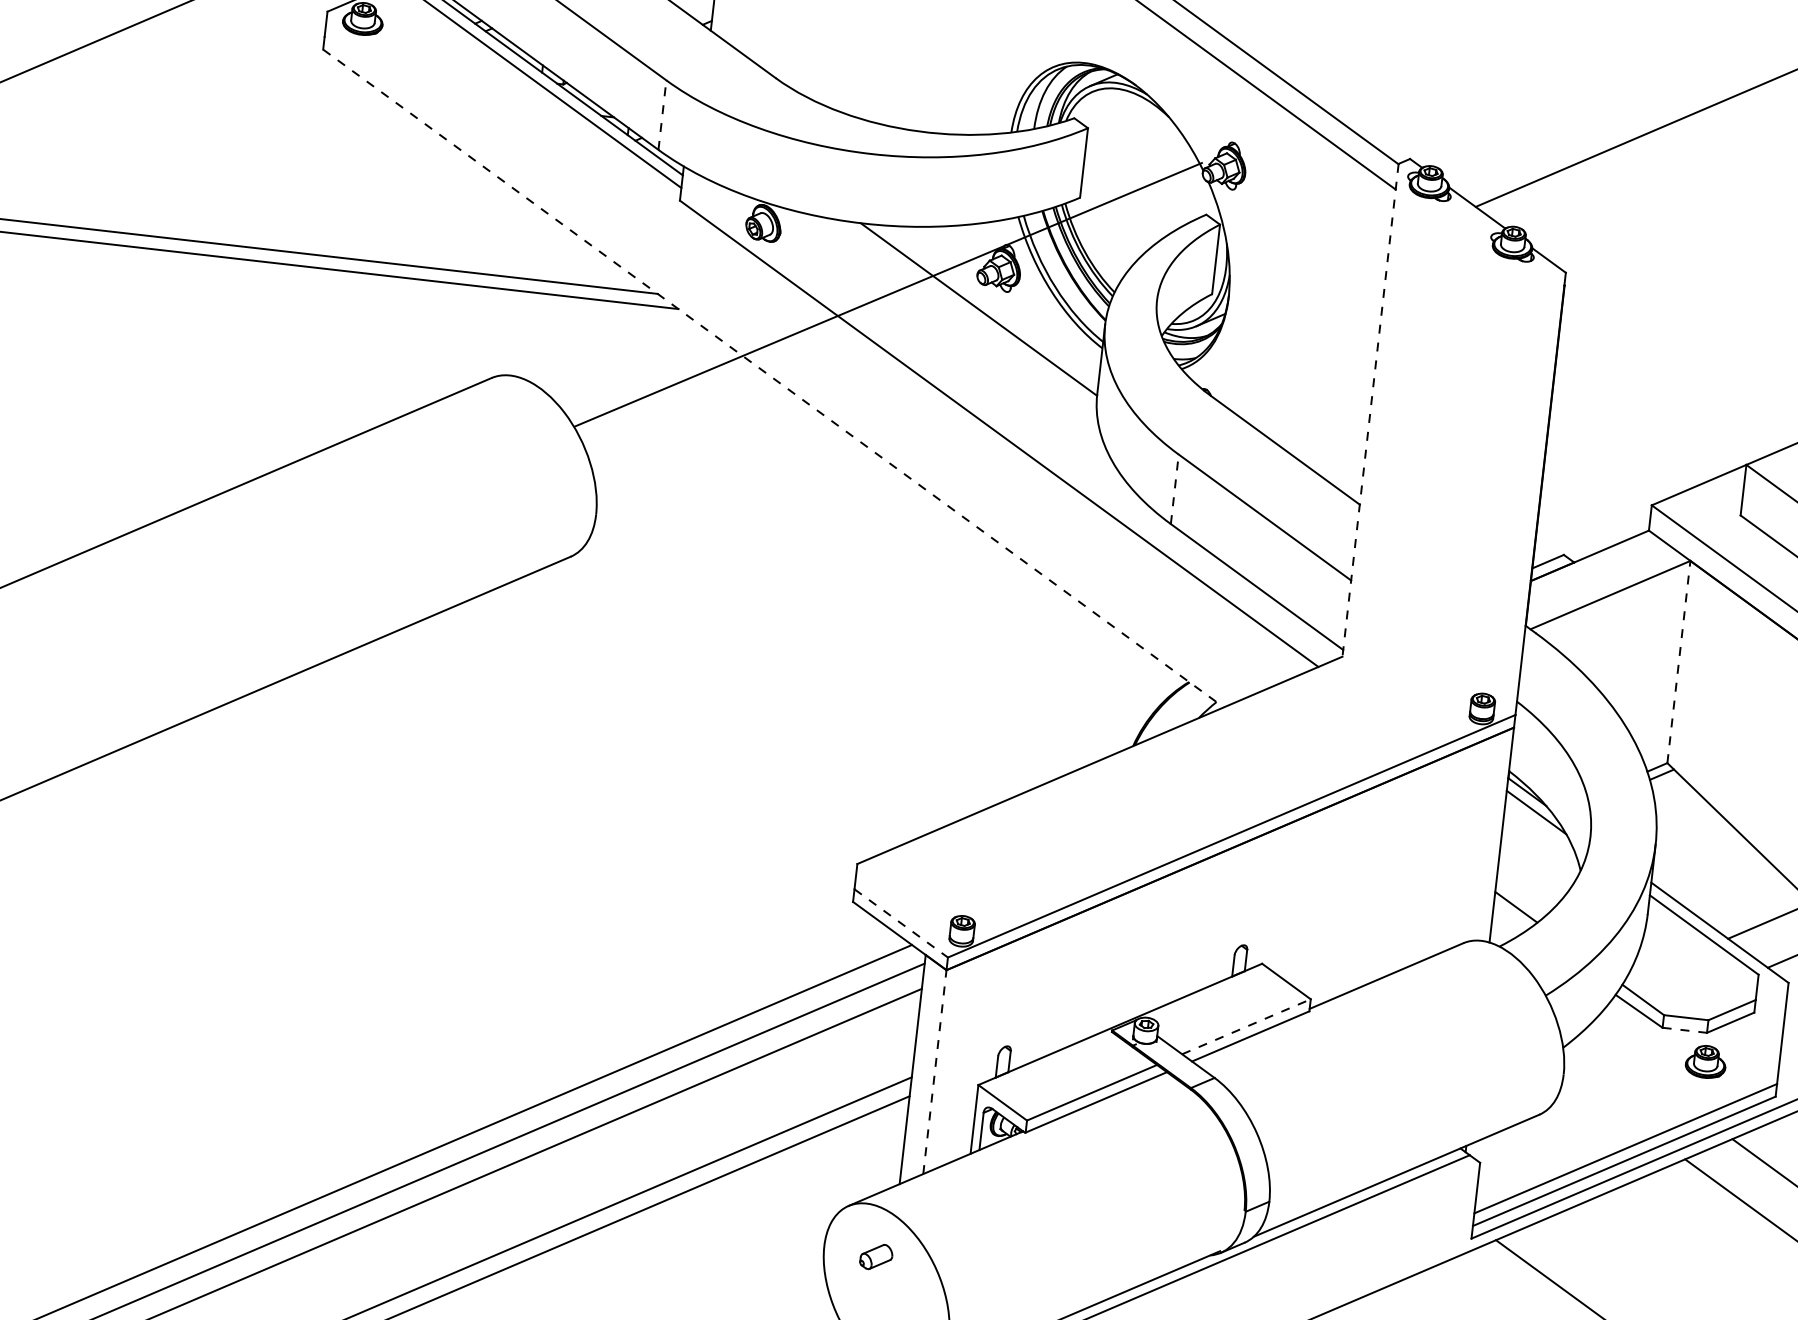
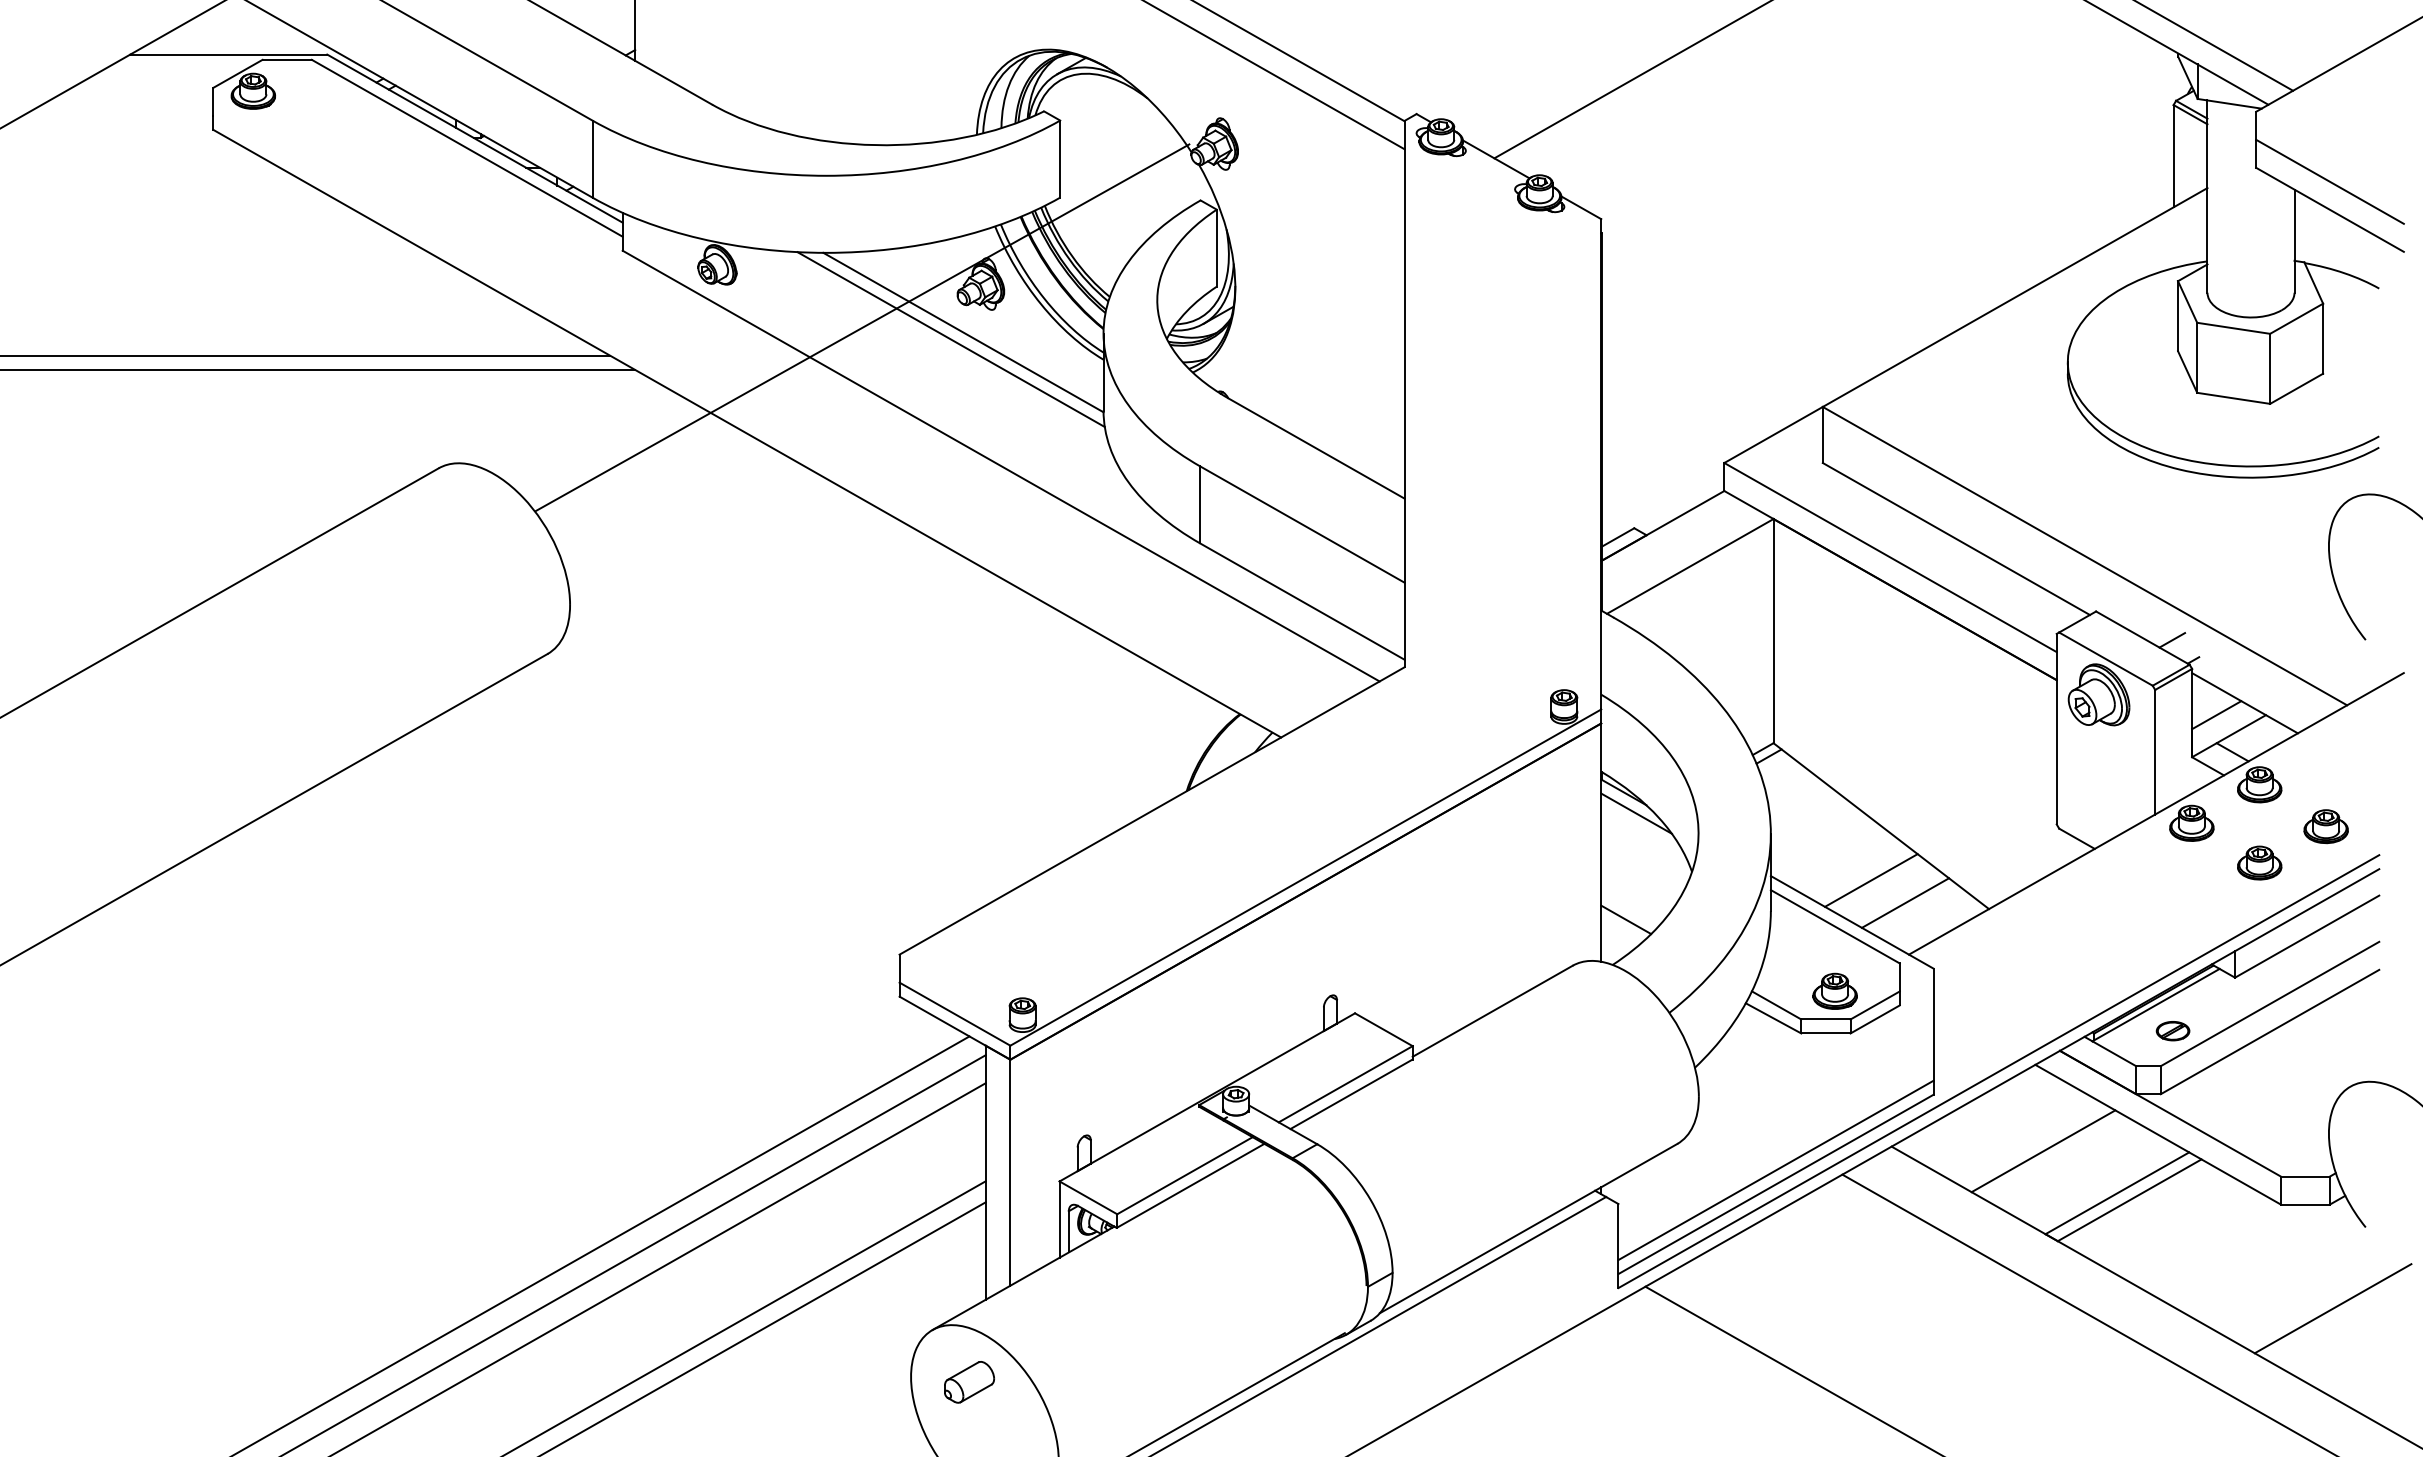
line: (662, 115) -> (592, 159), dashed -> solid
line: (966, 314) -> (950, 339), added
line: (773, 378) -> (747, 433), dashed -> solid
line: (1370, 410) -> (1404, 394), dashed -> solid
line: (1175, 488) -> (1200, 504), dashed -> solid
line: (1678, 661) -> (1773, 630), dashed -> solid
line: (1741, 897) -> (1871, 880), added
line: (900, 923) -> (954, 1014), dashed -> solid
line: (1247, 1027) -> (1346, 1084), dashed -> solid
line: (1684, 1030) -> (1825, 1033), dashed -> solid
part: (1705, 1061) -> (1834, 990), moved
line: (935, 1071) -> (1010, 1172), dashed -> solid
part: (876, 1257) -> (969, 1382), size x1.43

